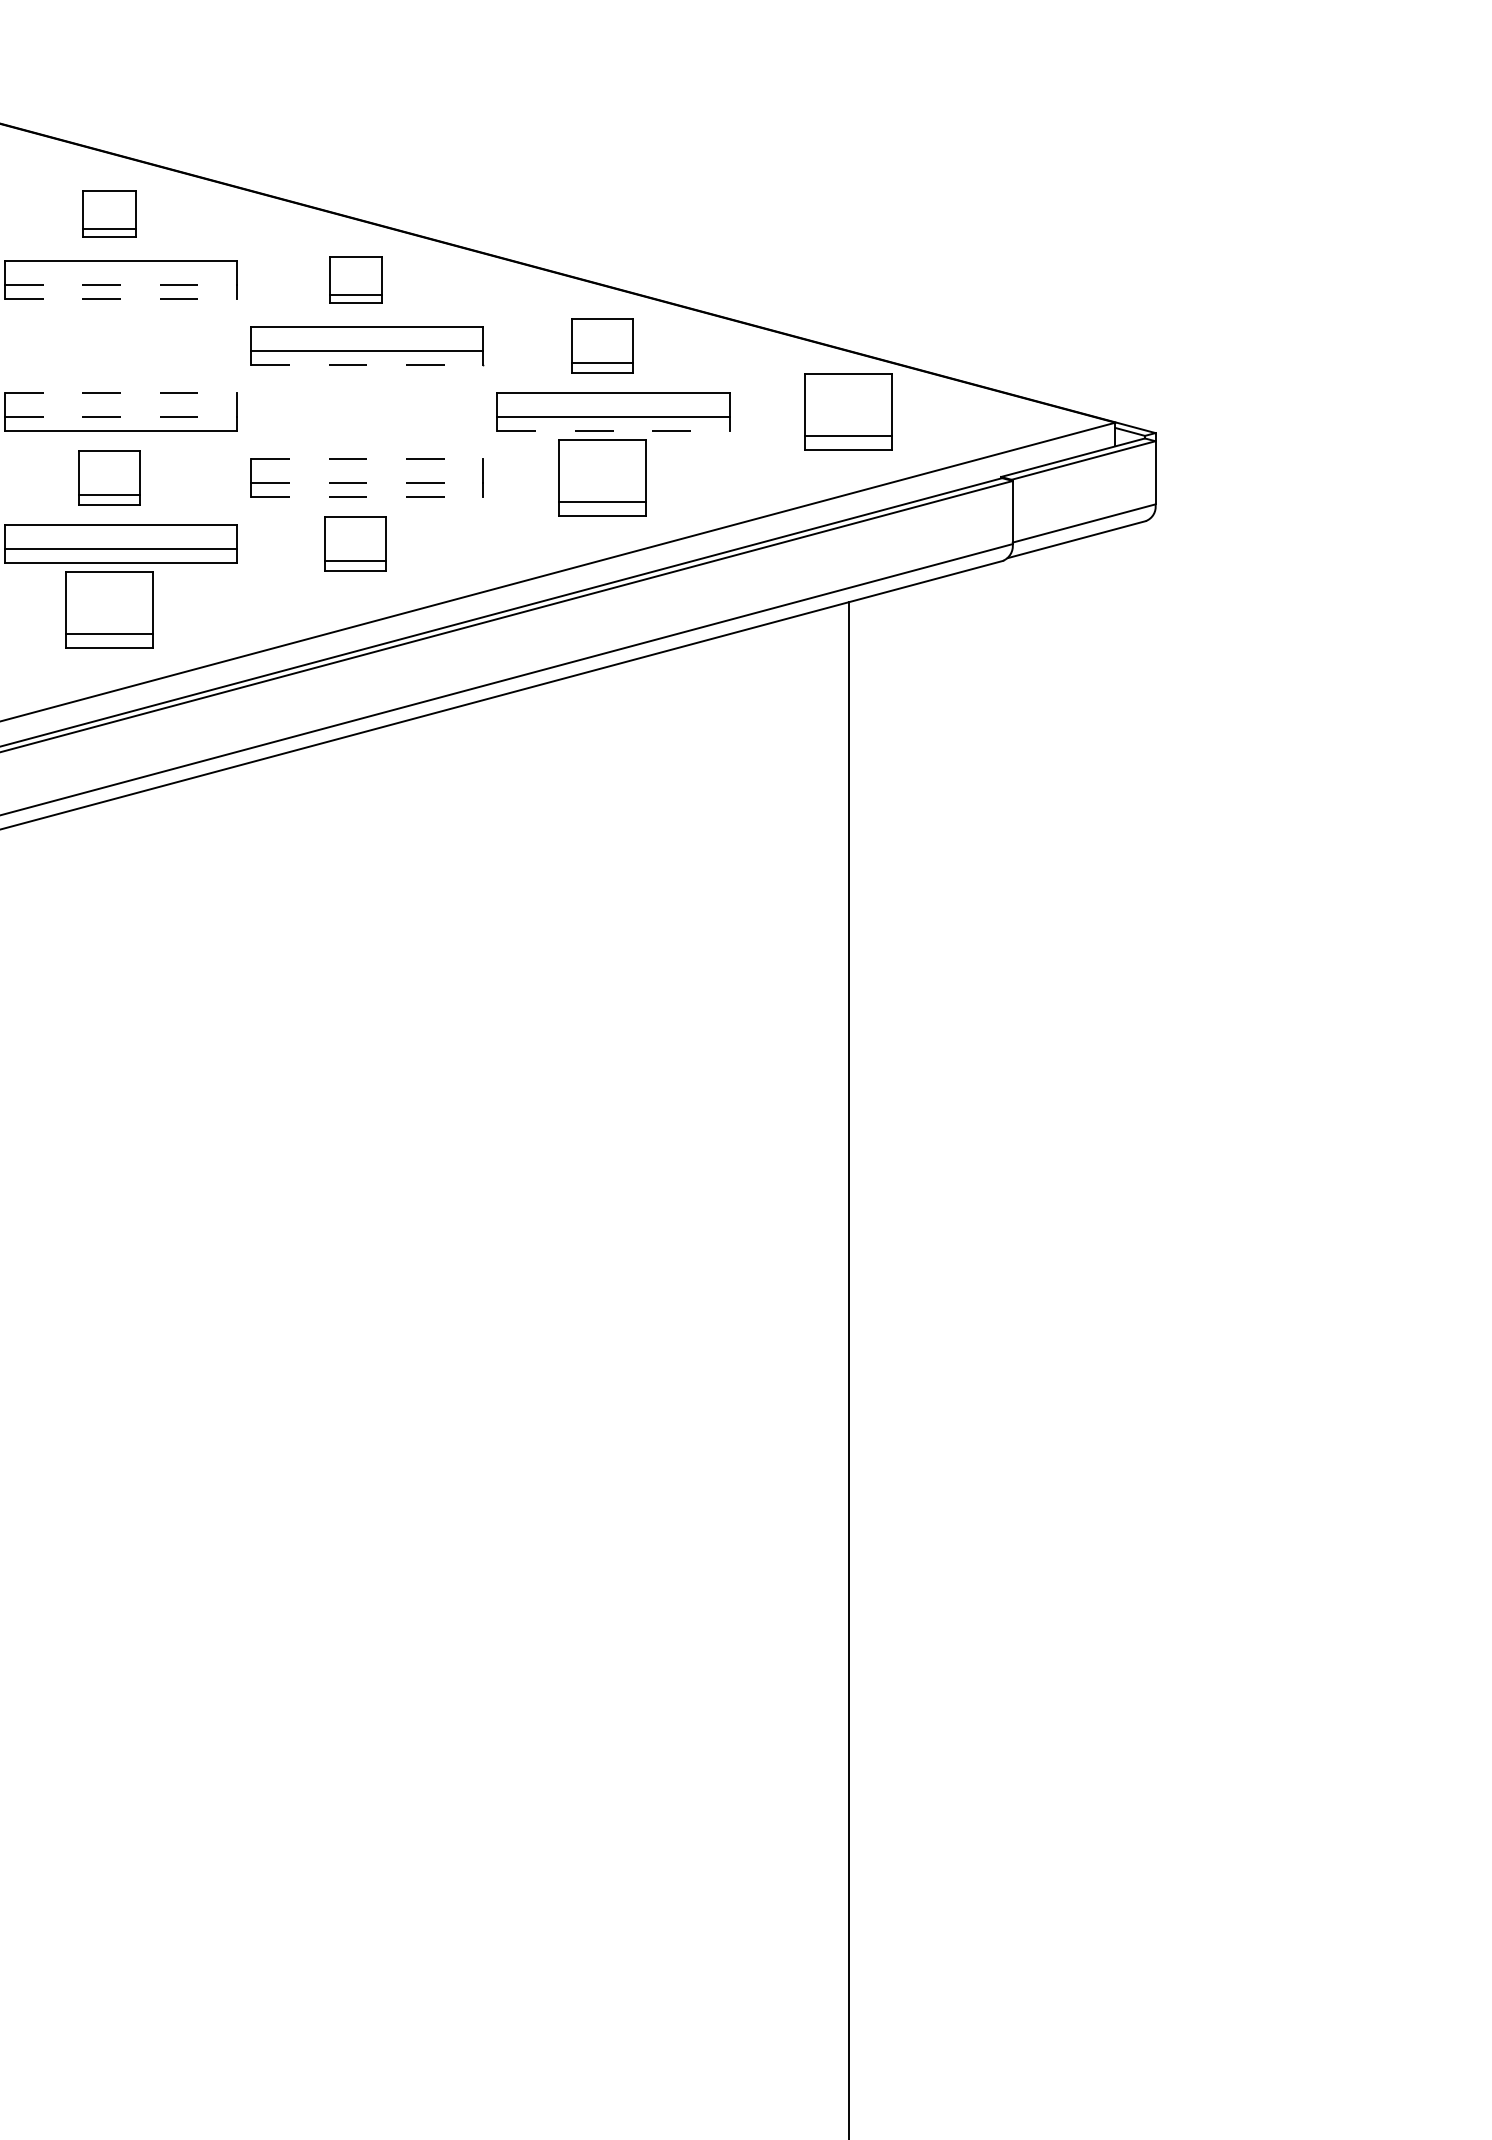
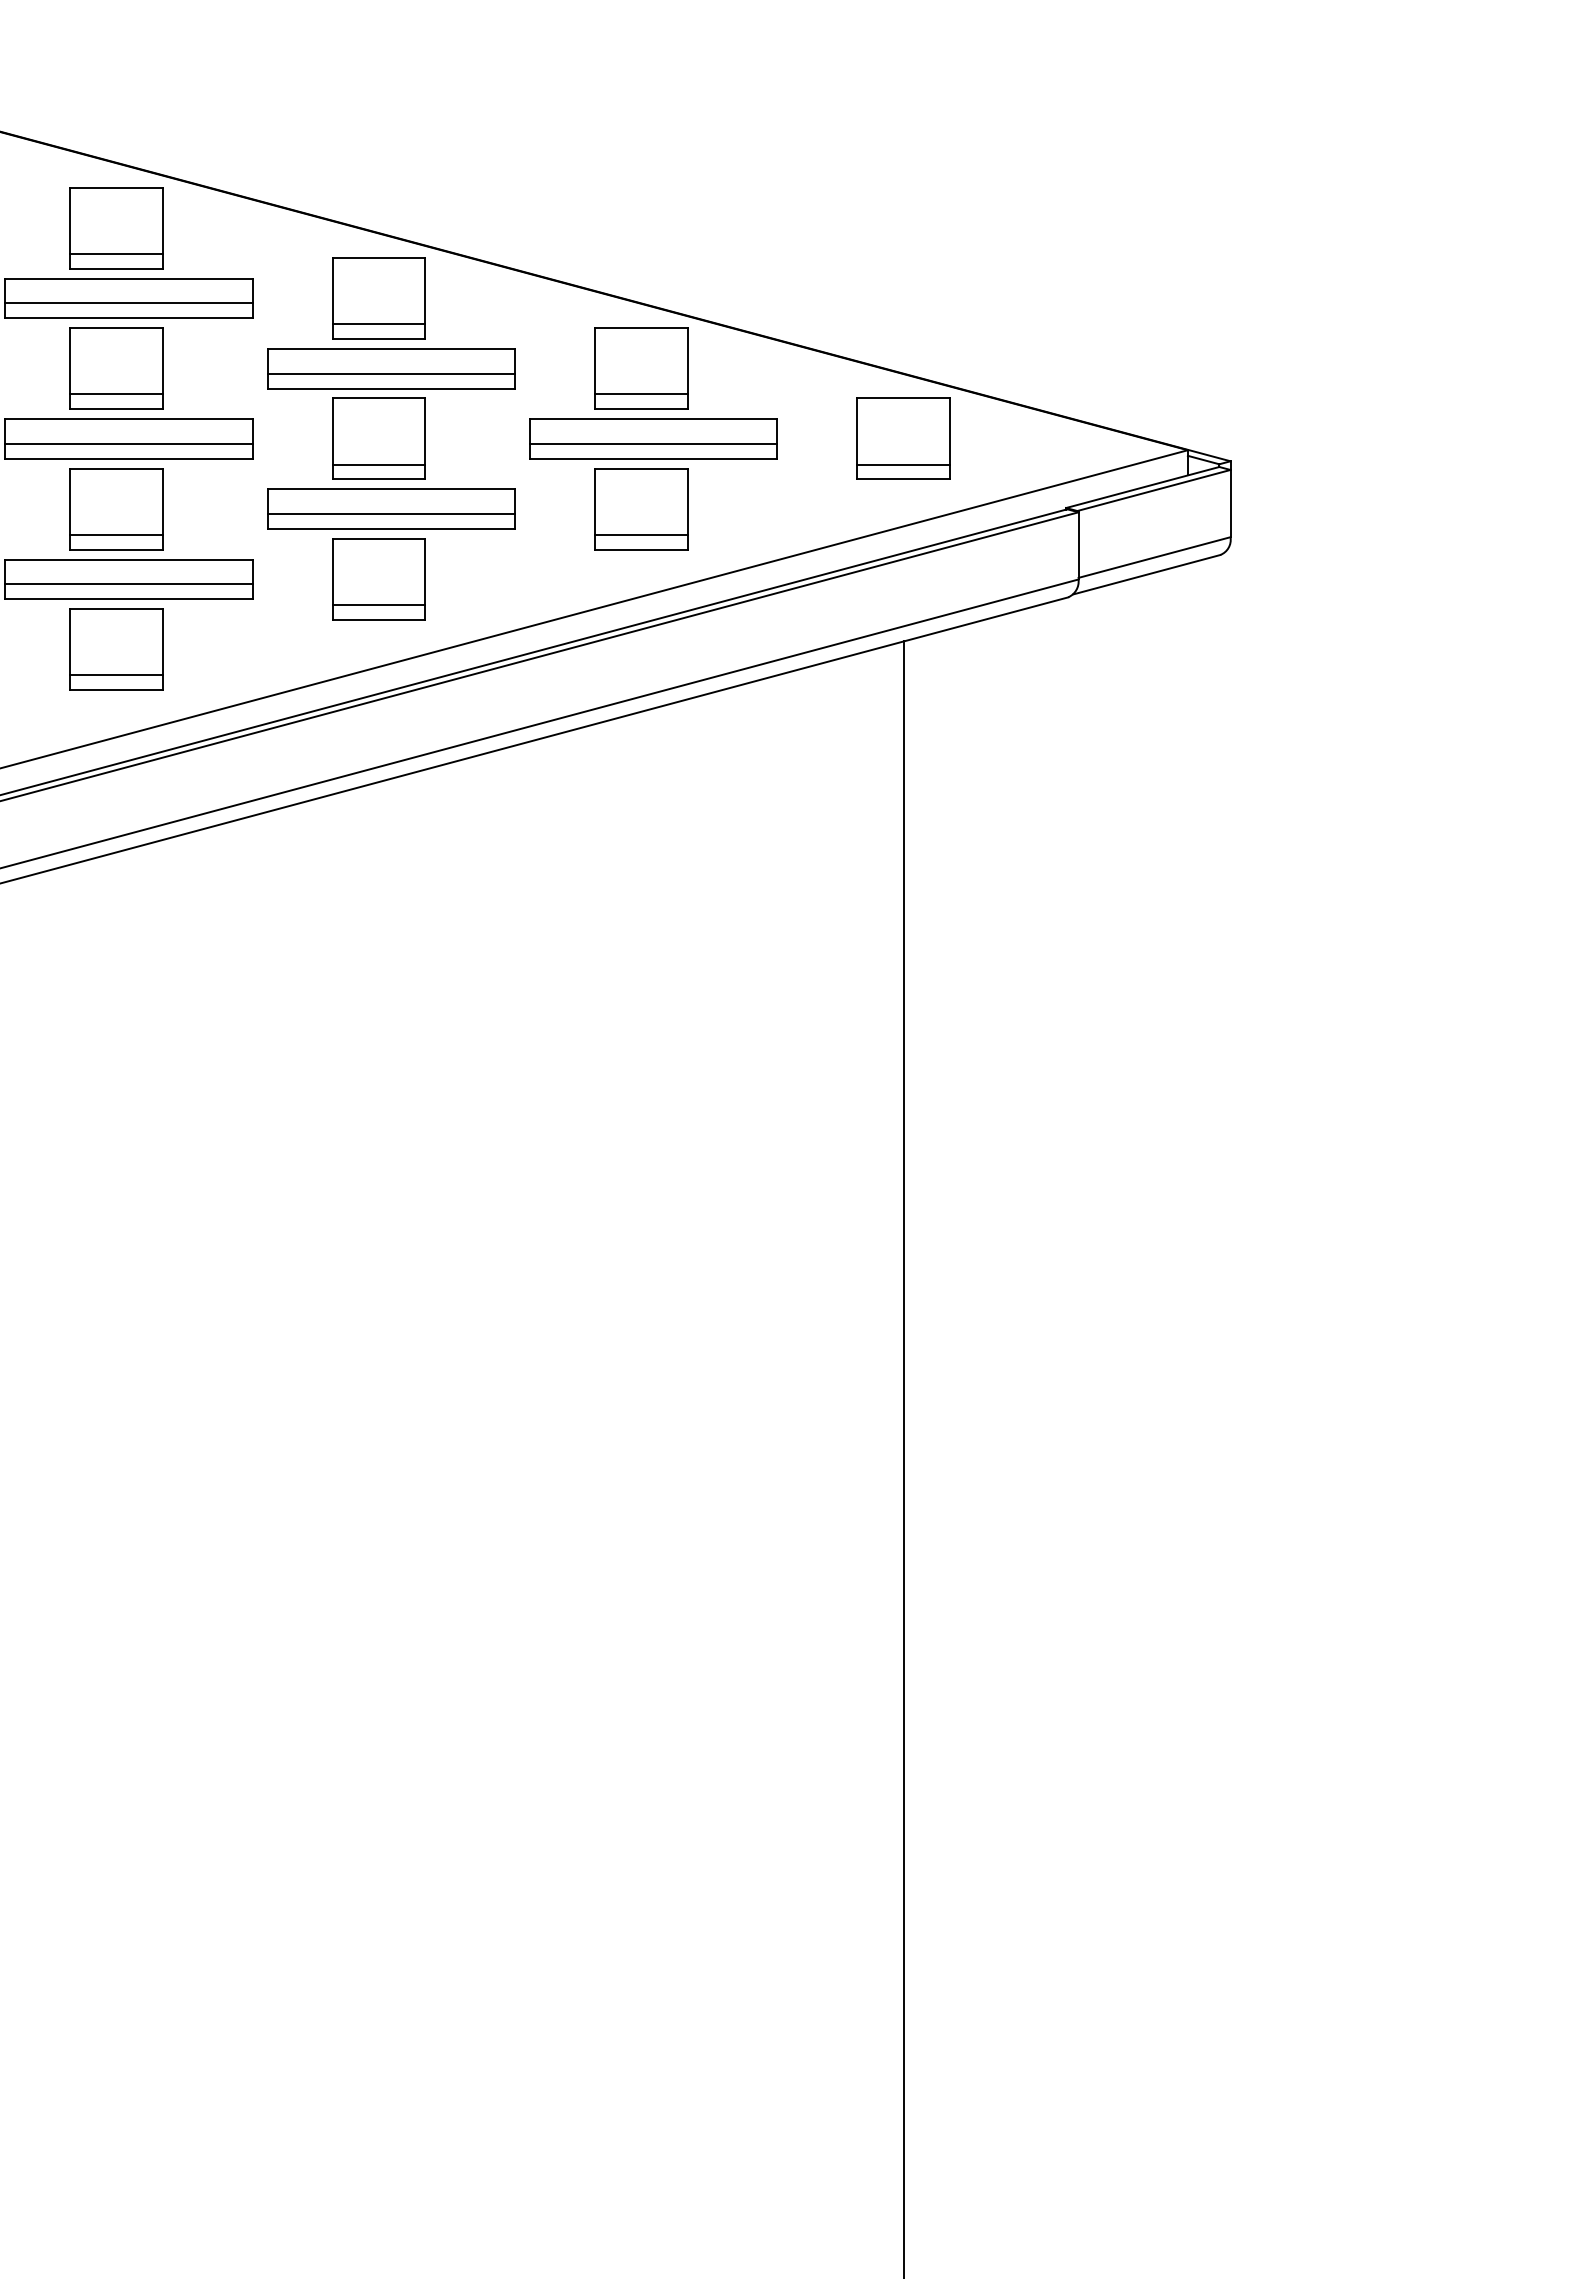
part: (109, 214) -> (116, 228), size x1.67
part: (355, 280) -> (378, 298), size x1.67
line: (120, 284) -> (128, 303), dashed -> solid
line: (120, 298) -> (128, 318), dashed -> solid
part: (109, 345) -> (116, 368), added
part: (602, 345) -> (641, 368), size x1.43
line: (367, 364) -> (391, 388), dashed -> solid
line: (120, 393) -> (128, 419), dashed -> solid
part: (355, 411) -> (378, 438), added
line: (120, 416) -> (128, 443), dashed -> solid
line: (613, 430) -> (653, 458), dashed -> solid
line: (367, 459) -> (391, 489), dashed -> solid
part: (109, 478) -> (116, 509), size x1.43
line: (367, 483) -> (391, 514), dashed -> solid
line: (367, 497) -> (391, 529), dashed -> solid
part: (355, 544) -> (378, 579), size x1.43

